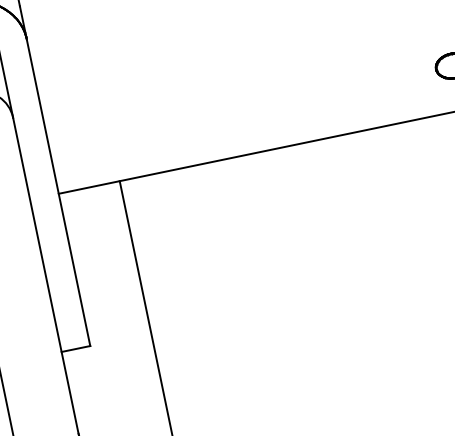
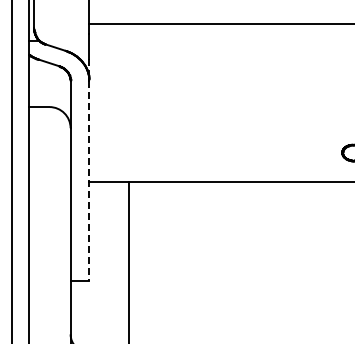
line: (55, 176) -> (89, 170), solid -> dashed

